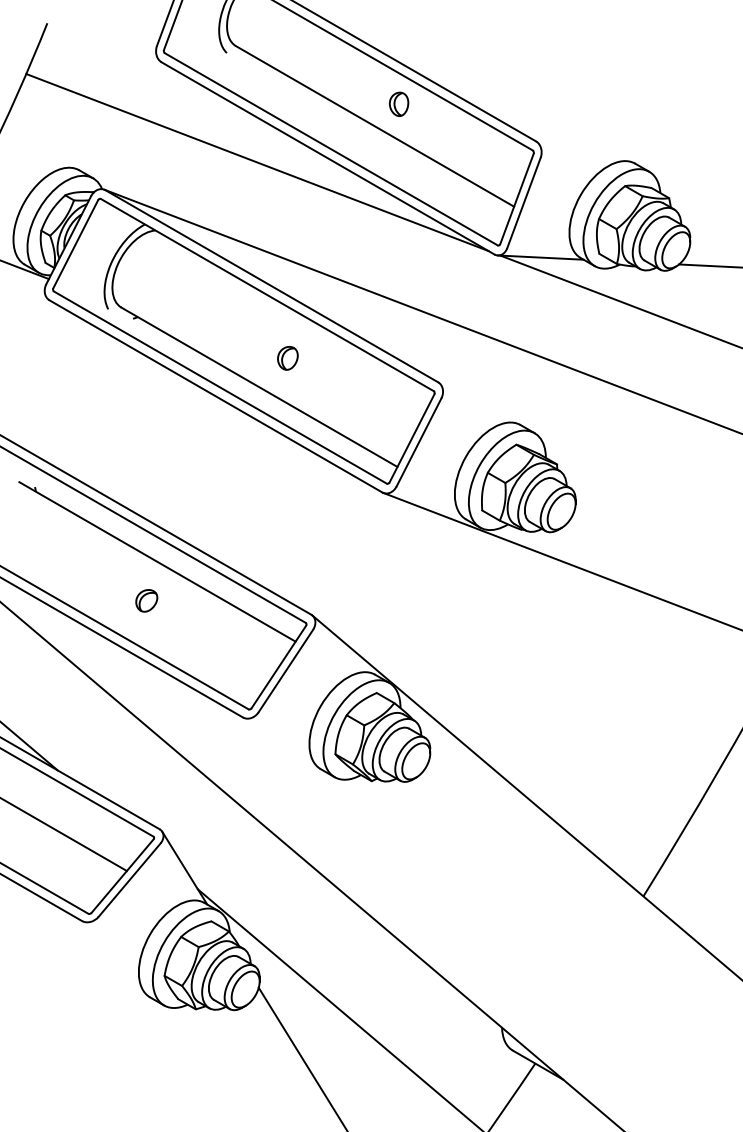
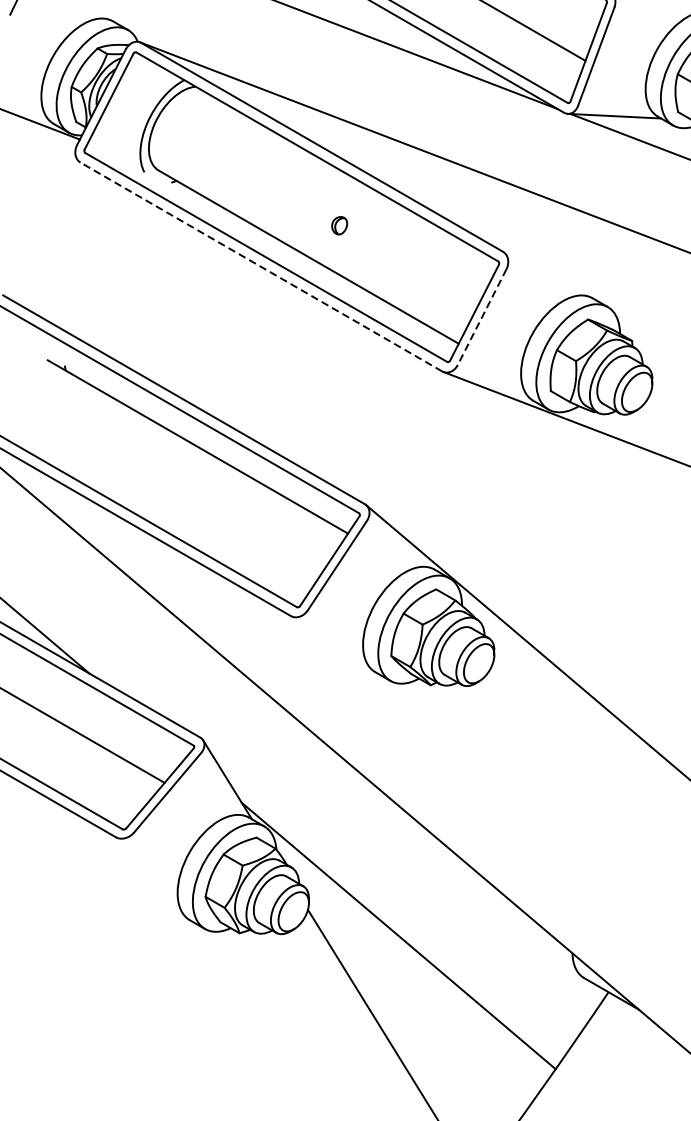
part: (287, 358) -> (339, 225), size x0.7
line: (215, 396) -> (260, 267), solid -> dashed
line: (418, 442) -> (481, 317), solid -> dashed
part: (146, 600) -> (185, 488), removed

